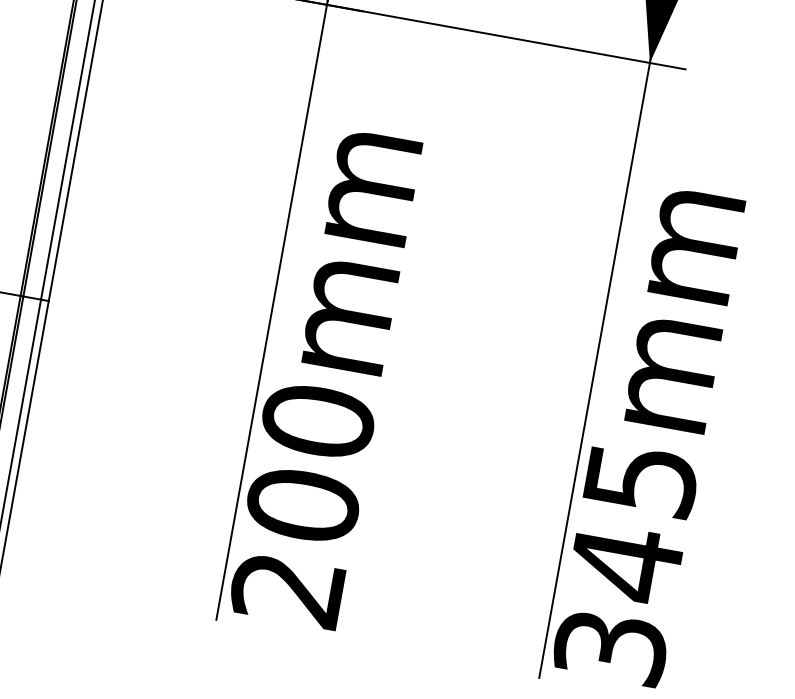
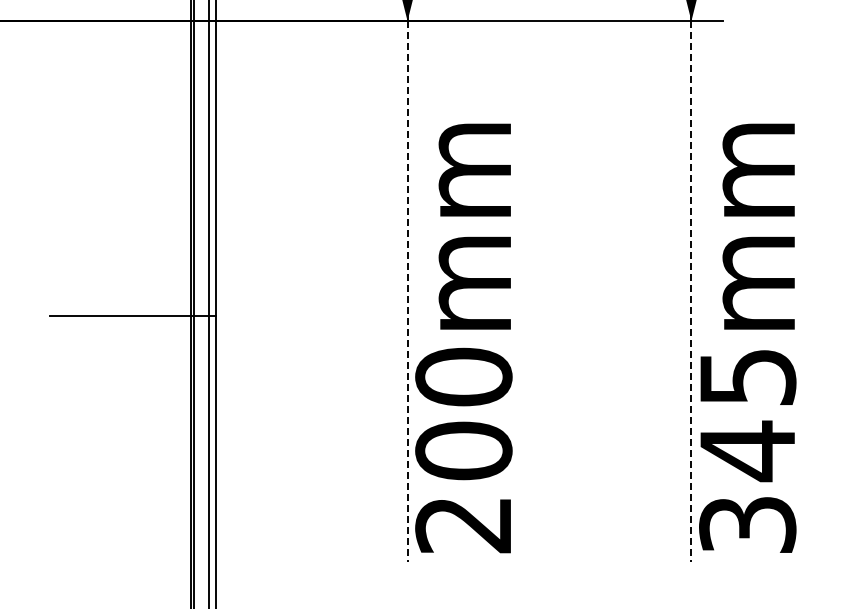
line: (271, 312) -> (407, 291), solid -> dashed
line: (594, 370) -> (691, 291), solid -> dashed

